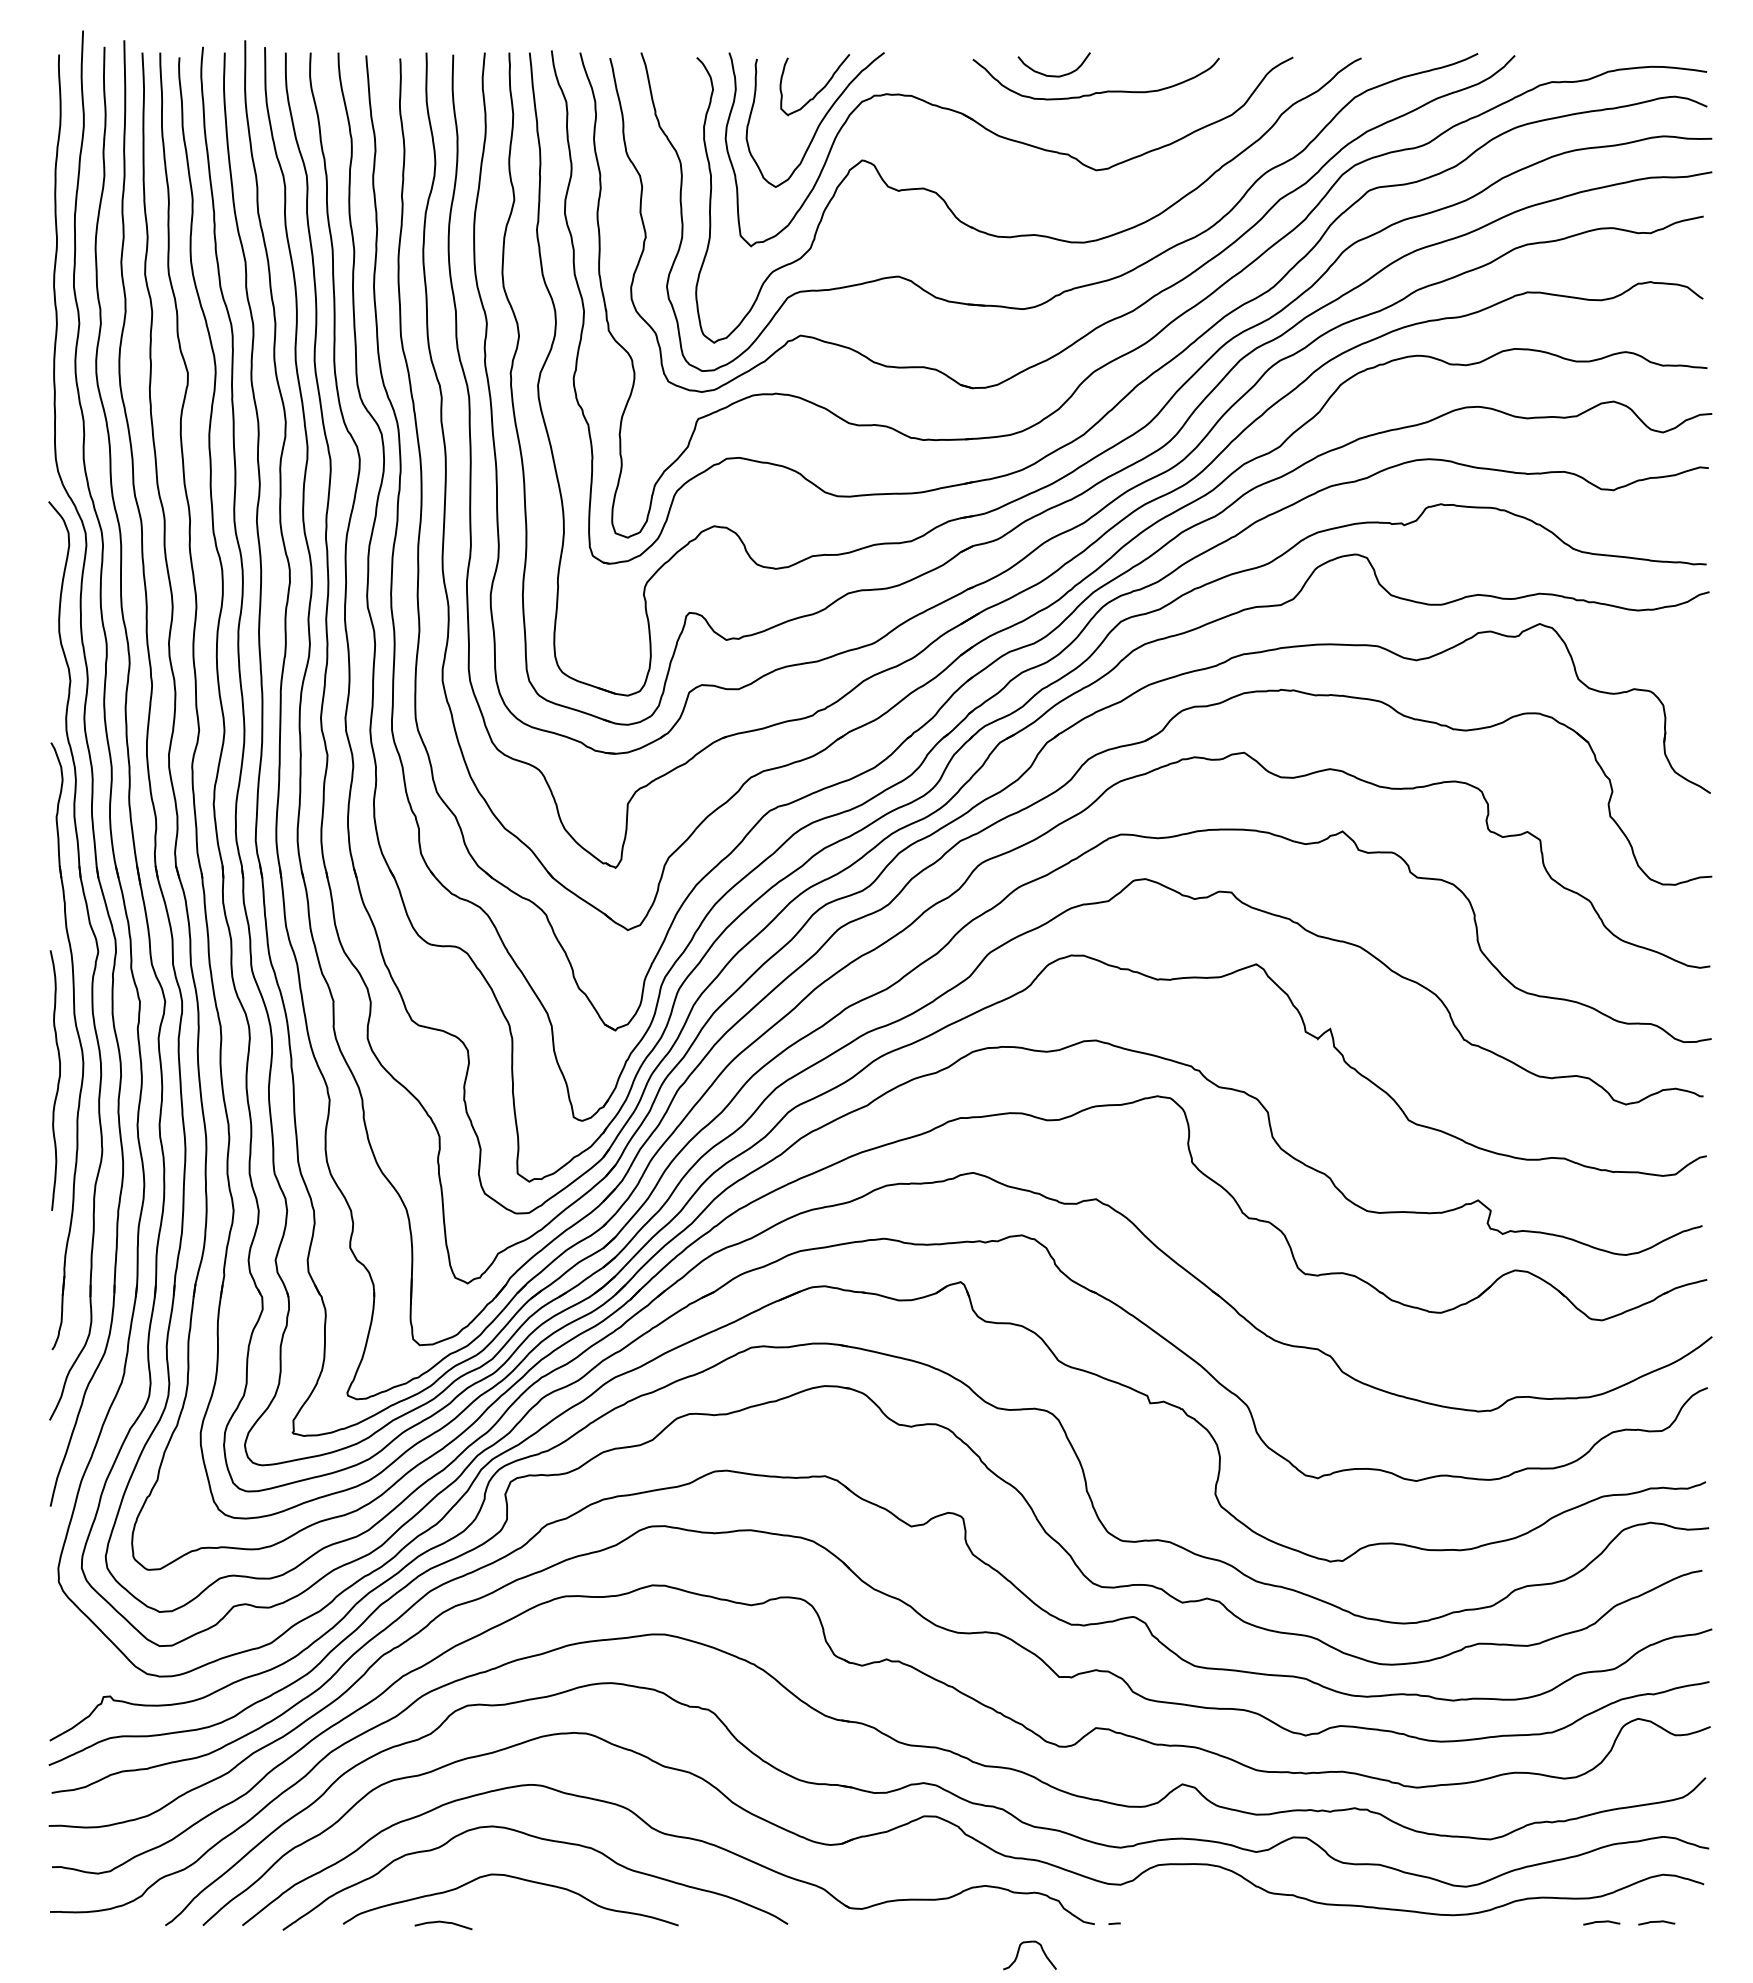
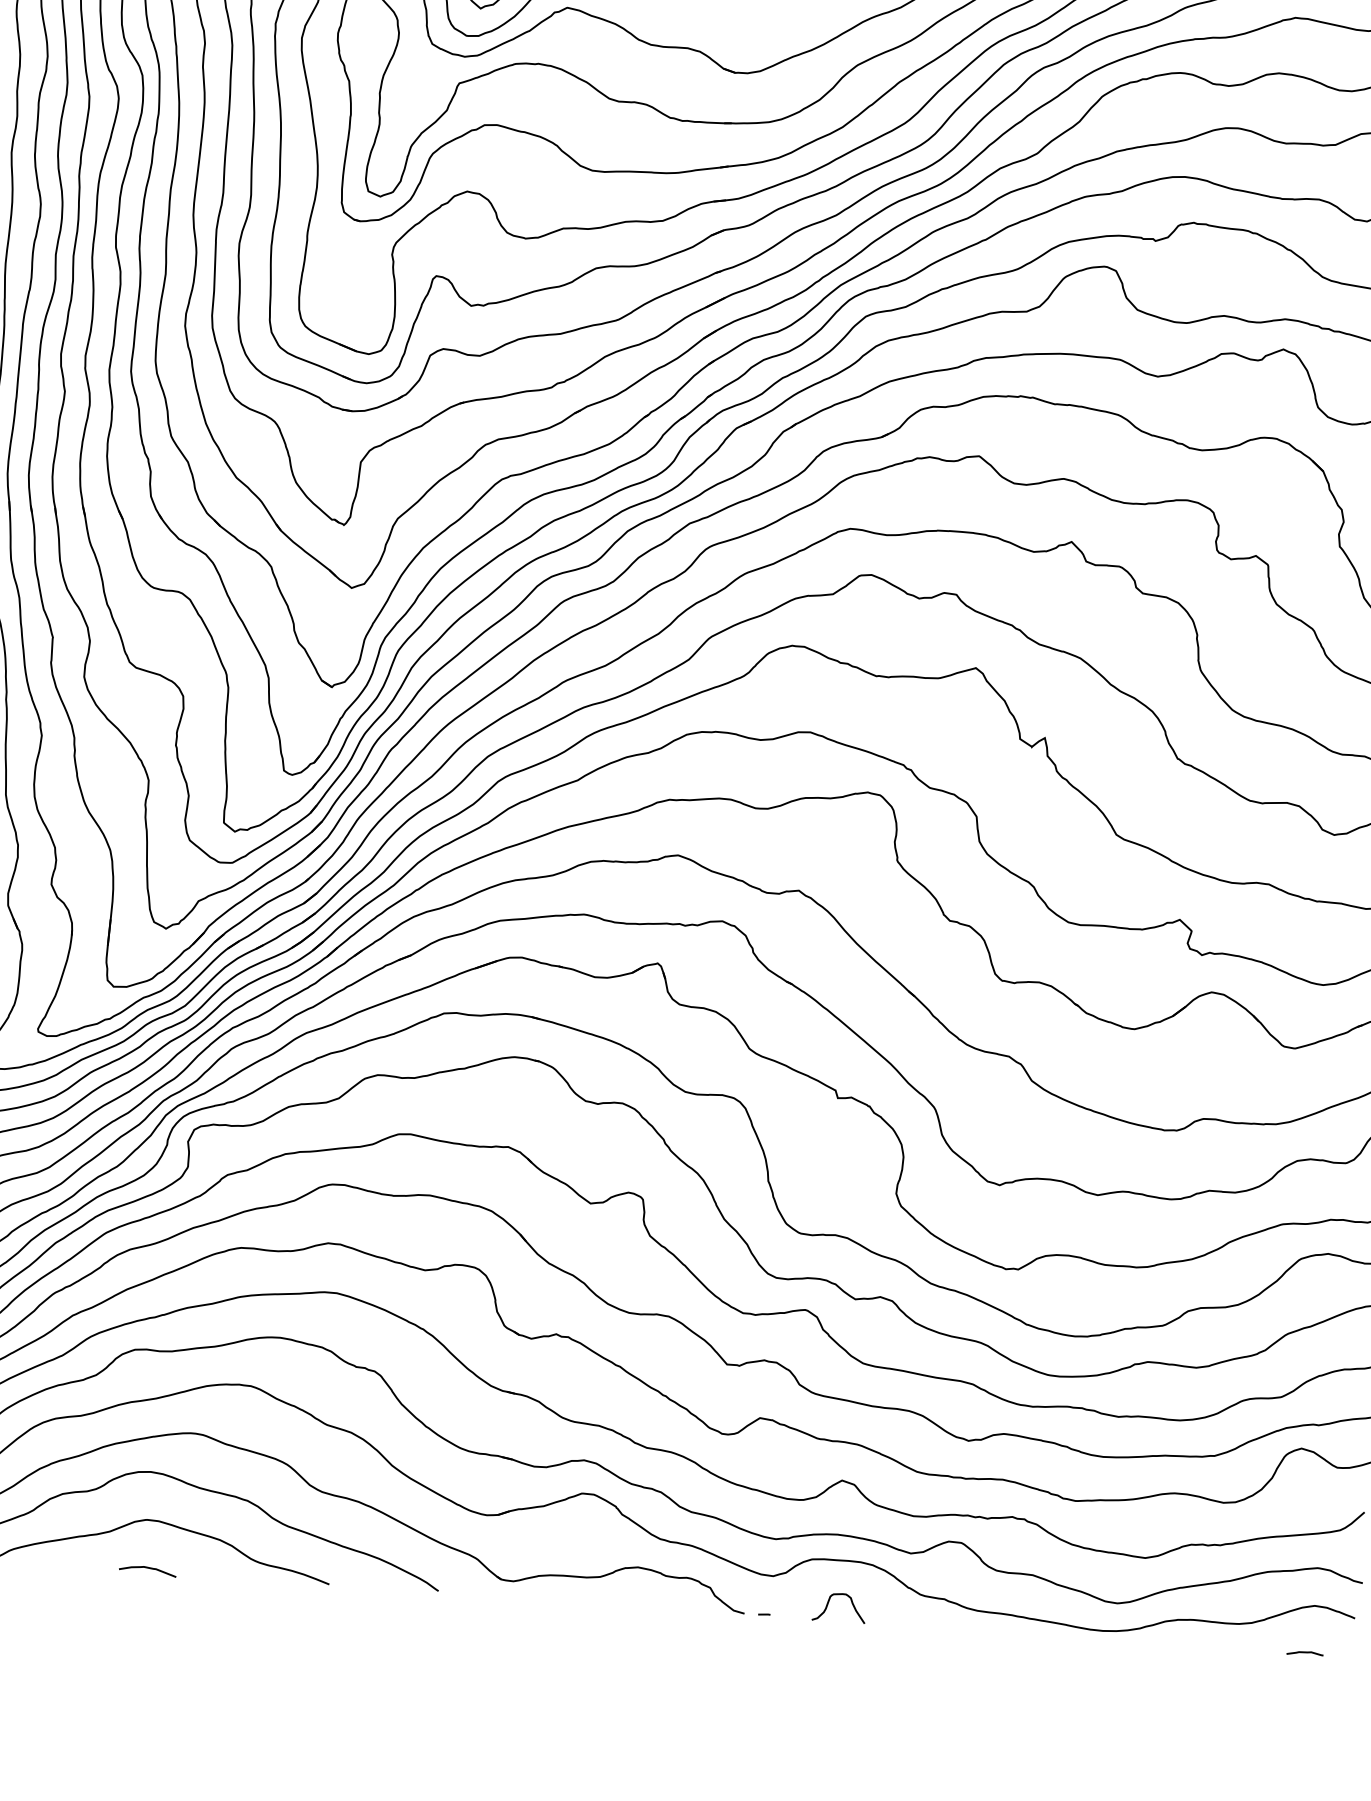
curve: (1601, 1922) -> (1249, 1649), removed
curve: (443, 1923) -> (147, 1569), moved
curve: (1019, 1951) -> (829, 1603), moved

